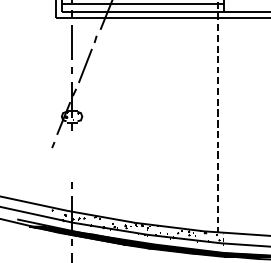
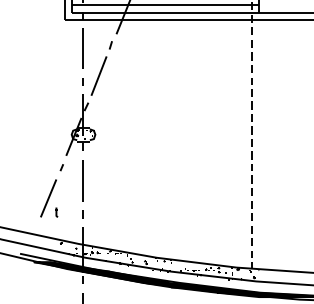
line: (71, 155) -> (82, 179), added
part: (42, 171) -> (49, 198), added

